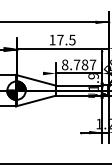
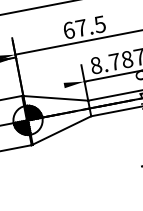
text: (52, 39) -> (68, 29), 17.5 -> 67.5

